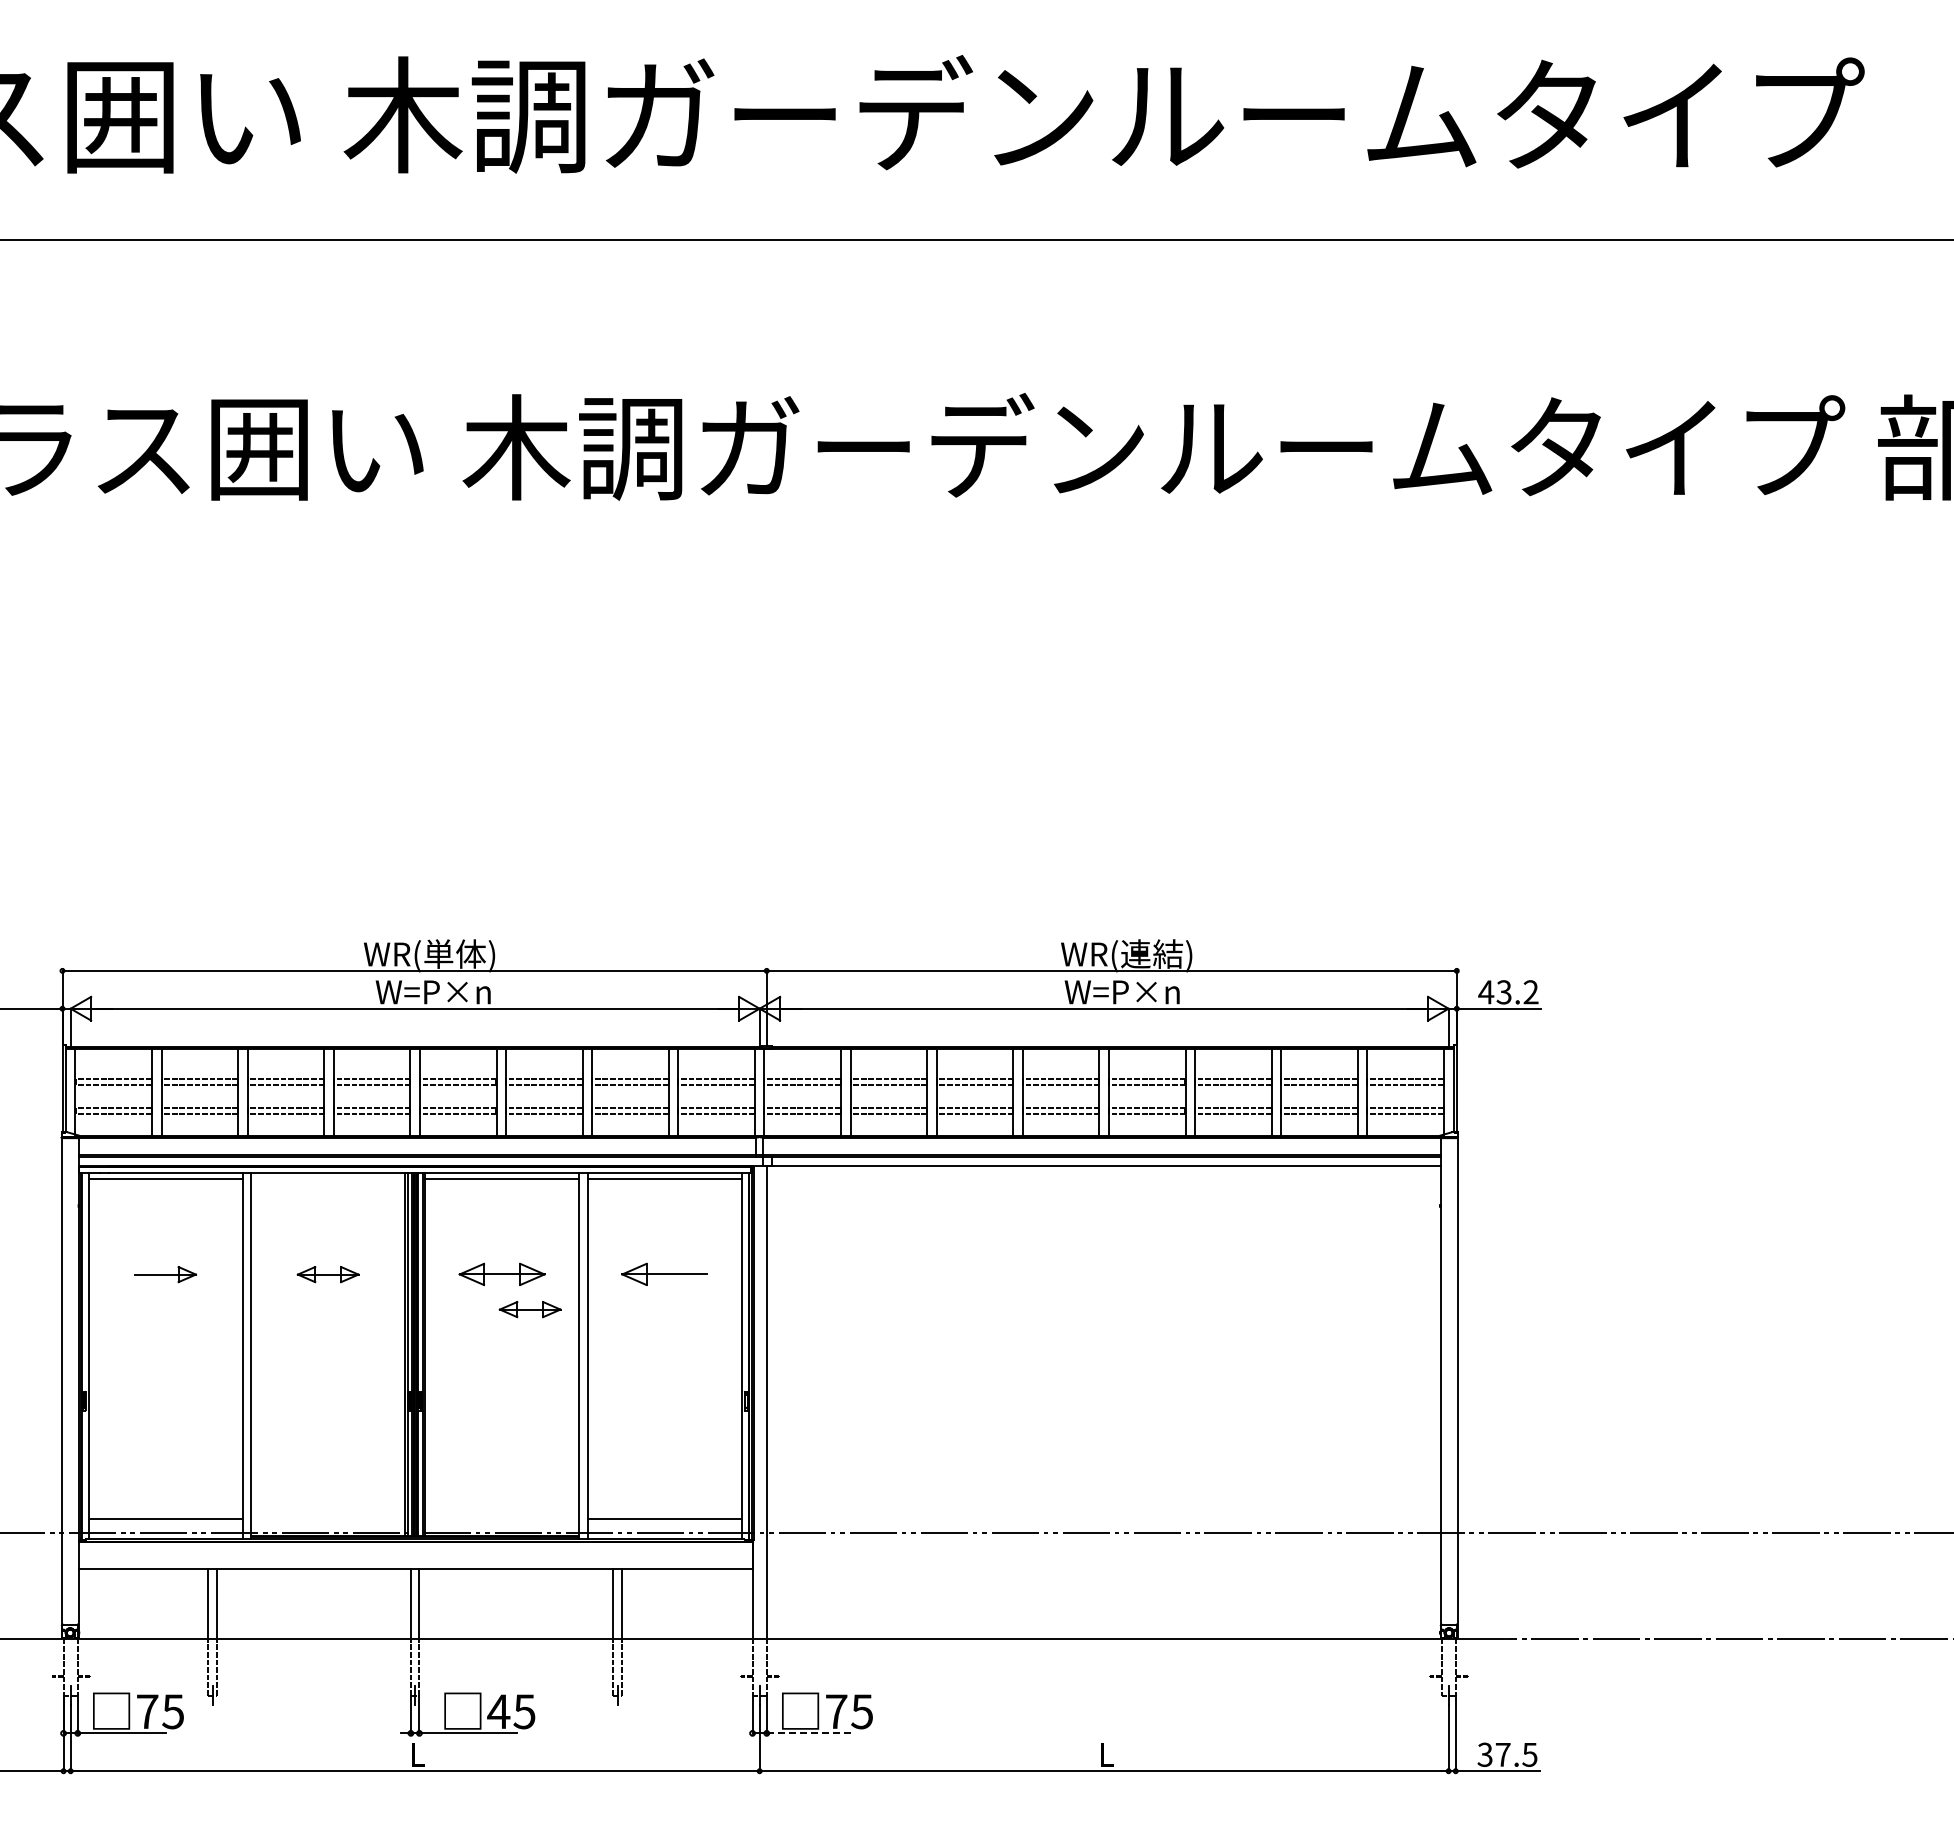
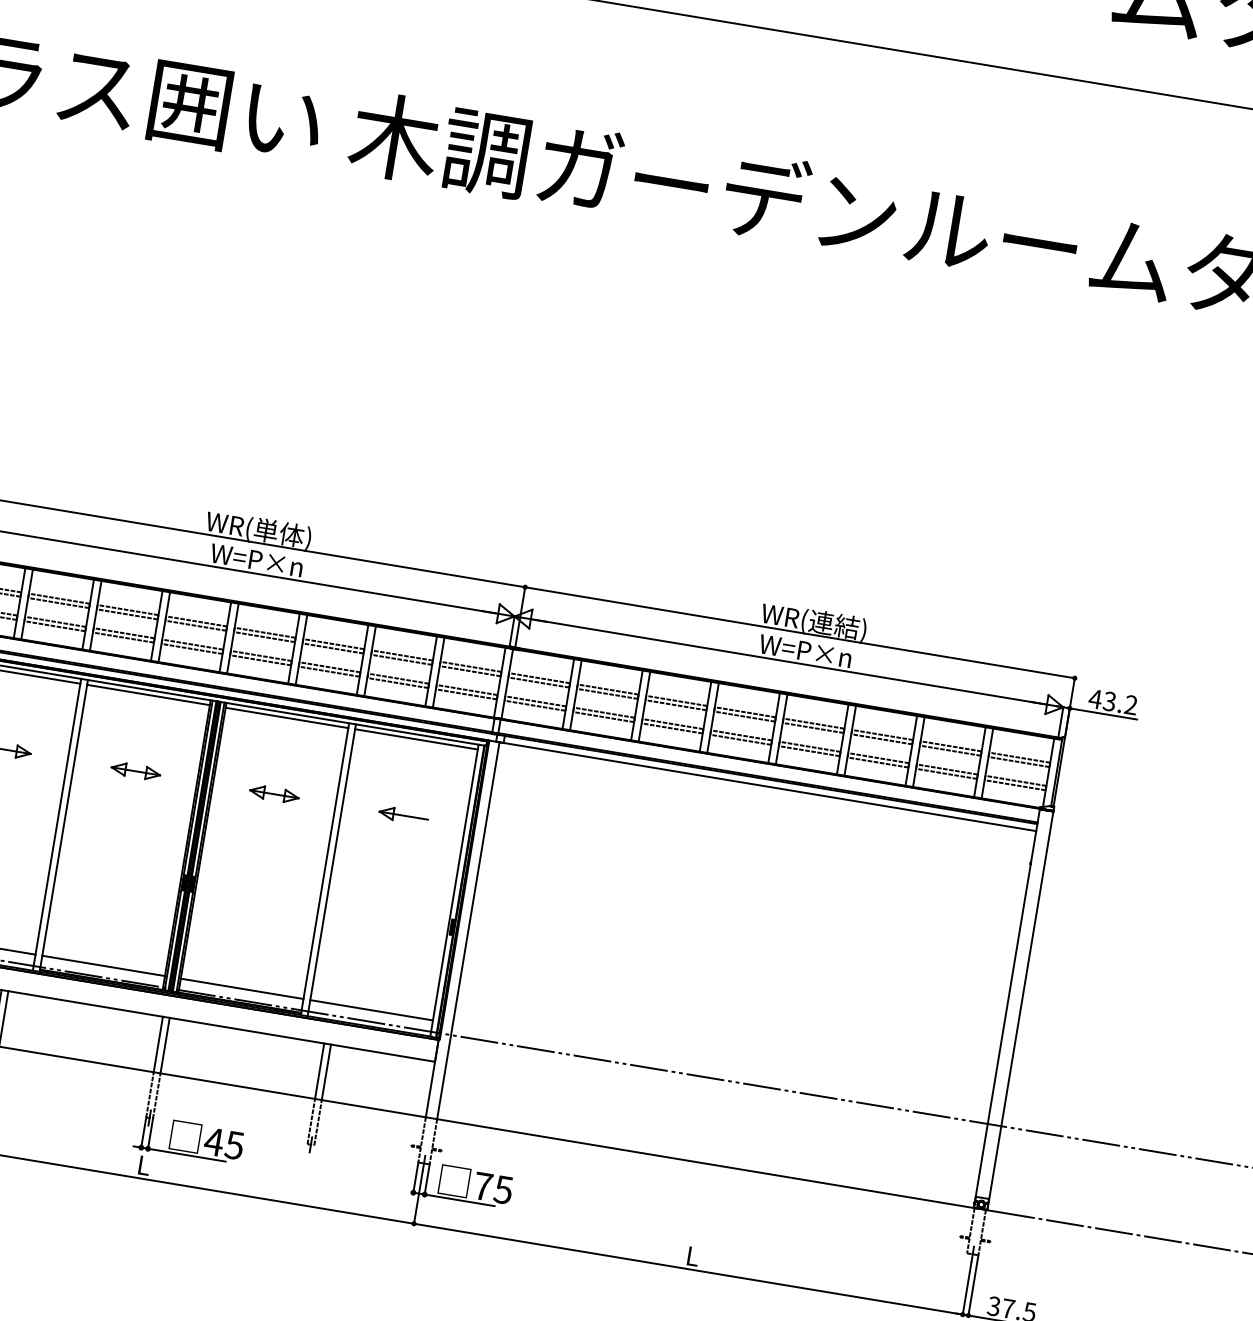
line: (328, 1178) -> (148, 694), added
part: (501, 1274) -> (273, 794), size x0.71
part: (664, 1274) -> (403, 815), size x0.71
part: (529, 1309) -> (291, 825), removed
line: (328, 1518) -> (103, 965), added
line: (502, 1518) -> (242, 988), added
line: (810, 1733) -> (459, 1200), dashed -> solid

